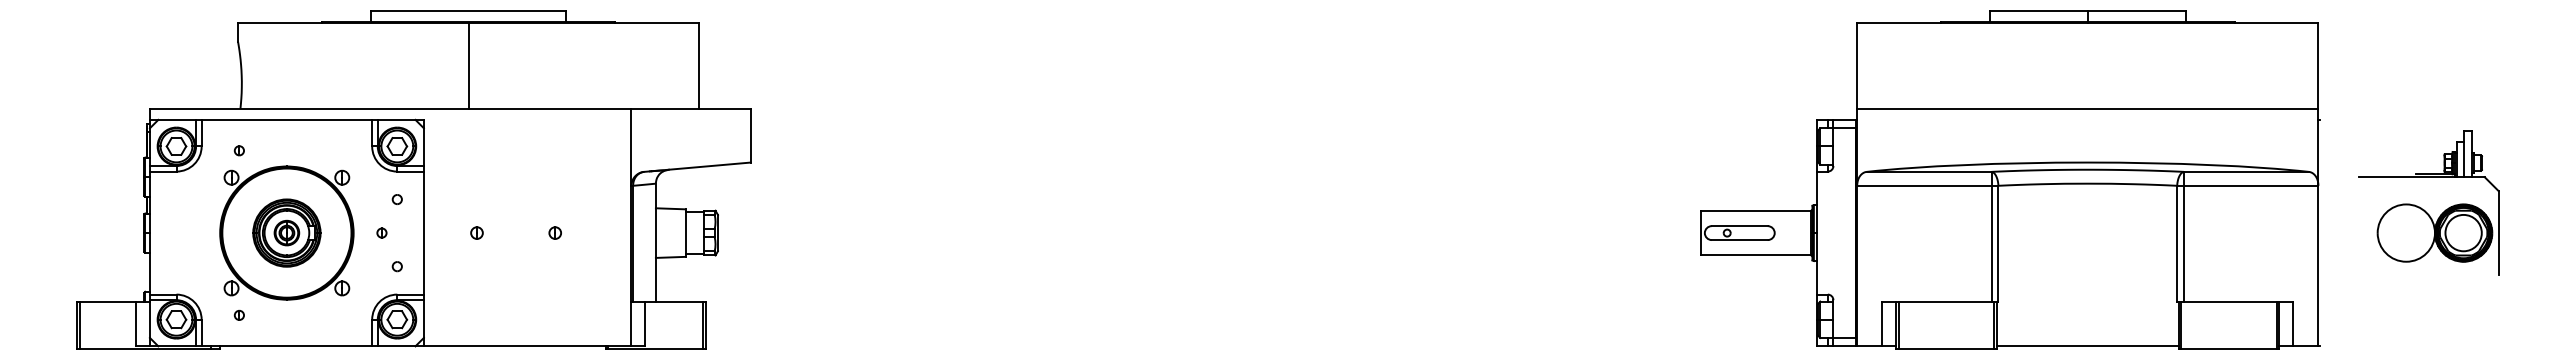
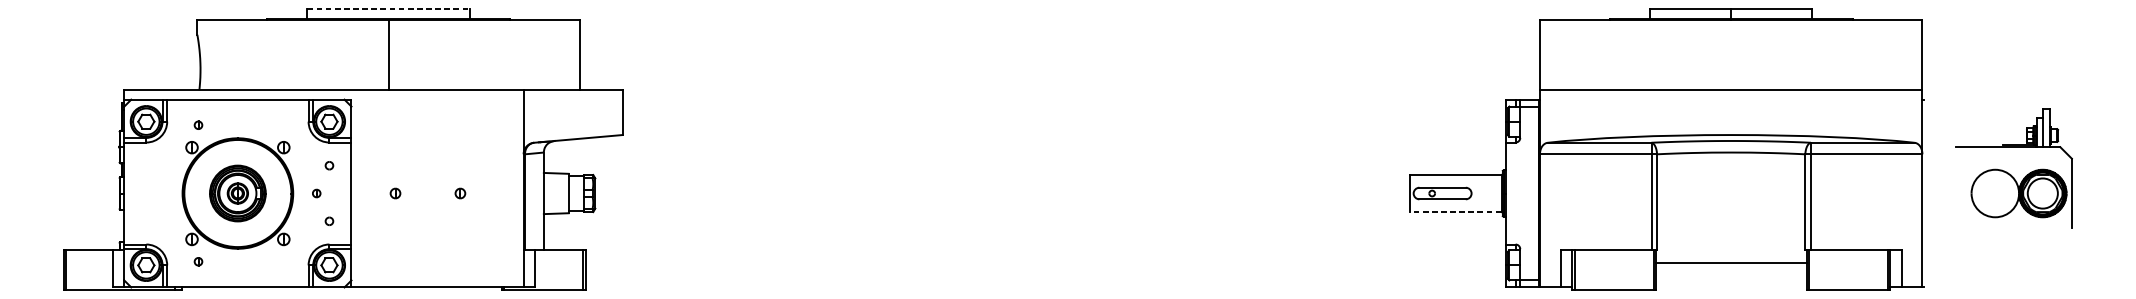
line: (468, 10) -> (388, 8), solid -> dashed
line: (1755, 255) -> (1455, 212), solid -> dashed
line: (2087, 346) -> (1730, 262), moved

